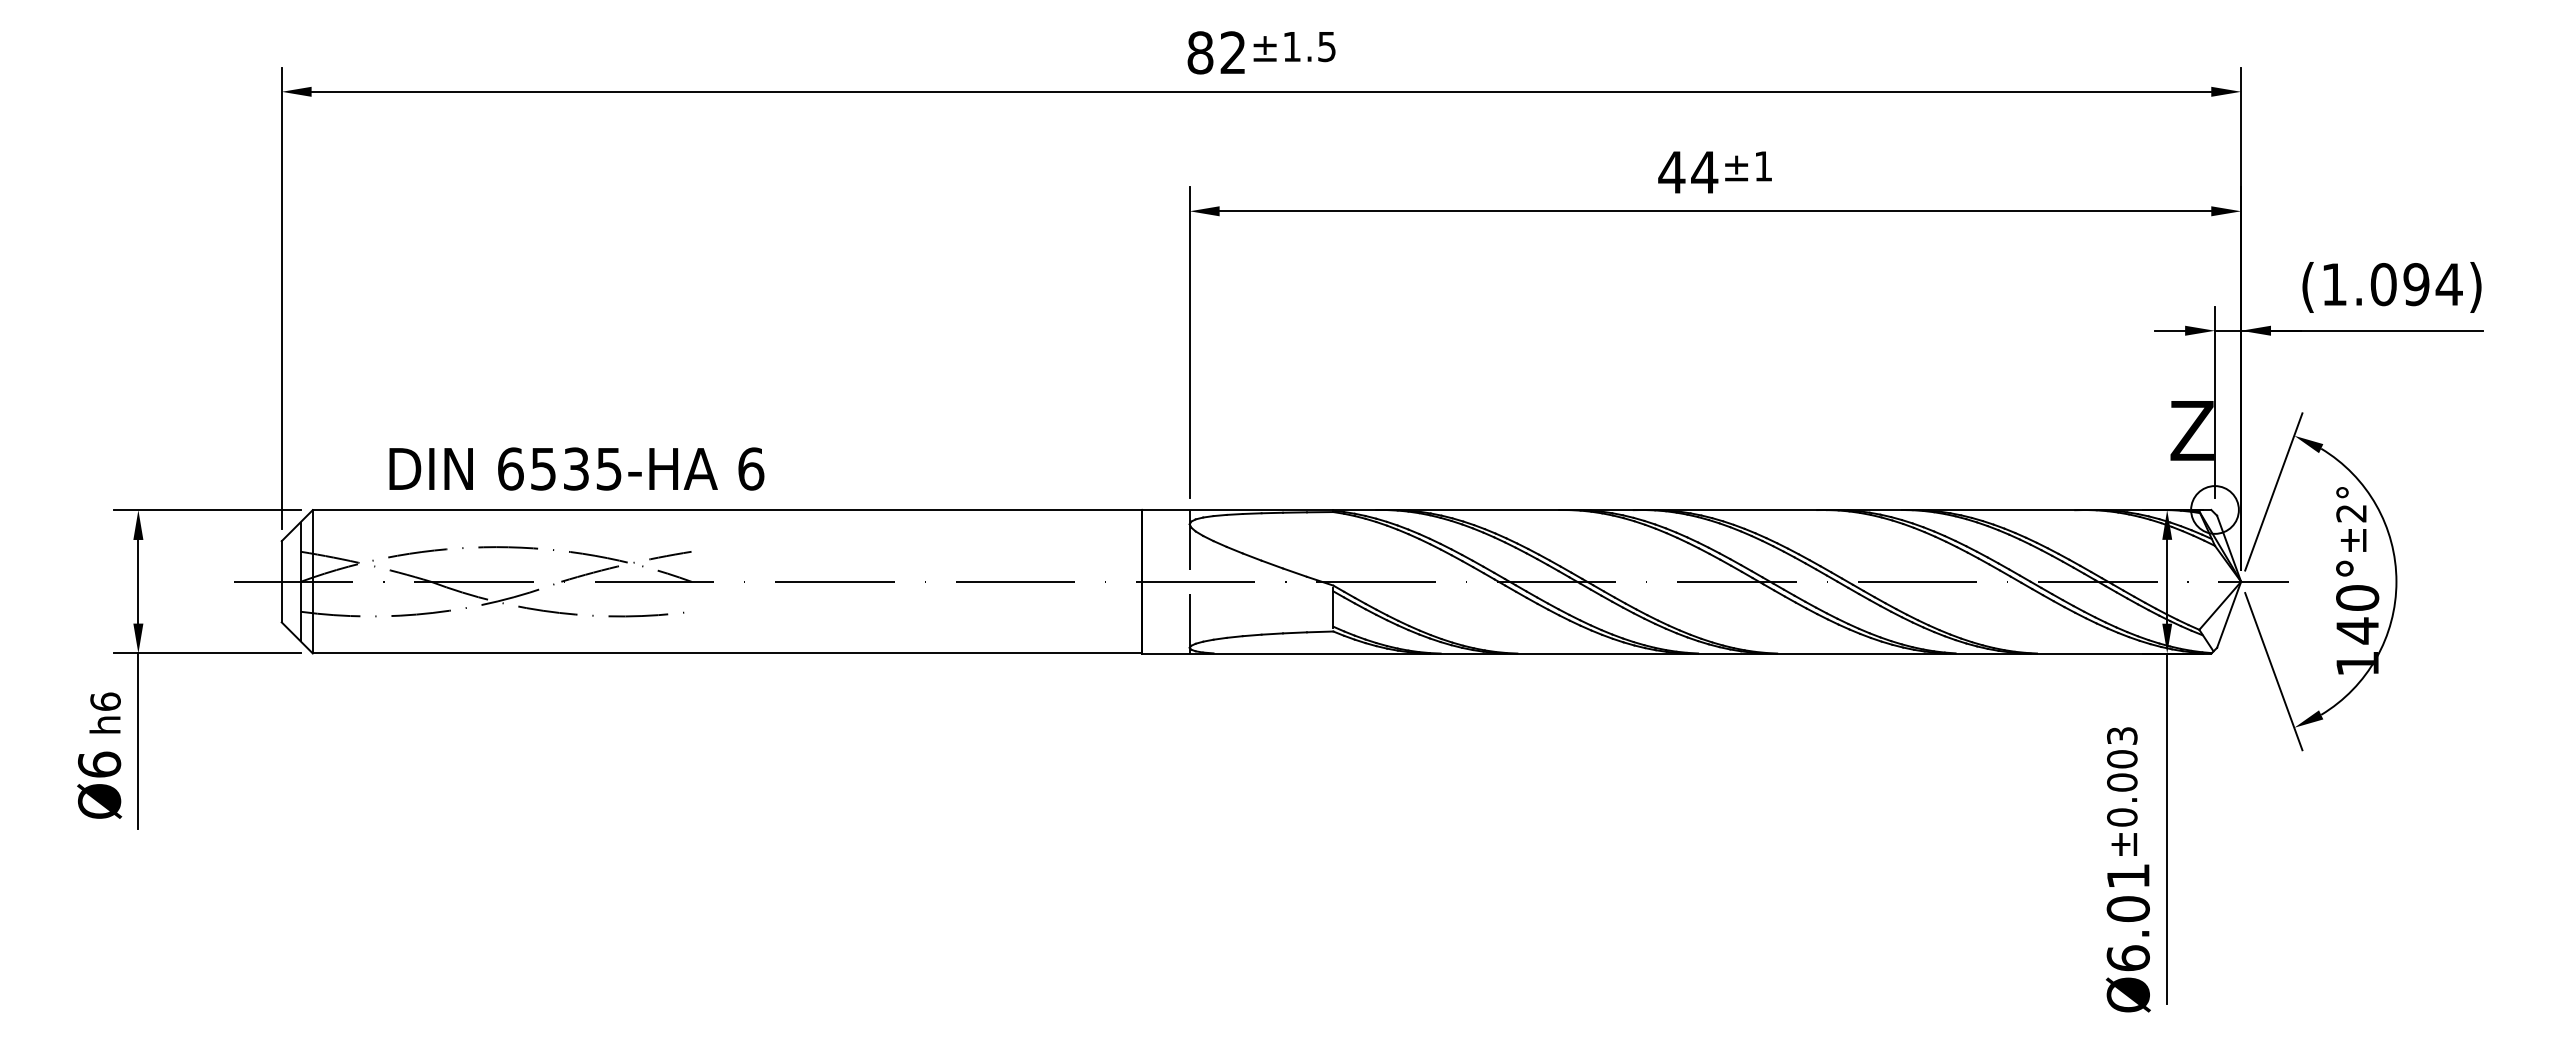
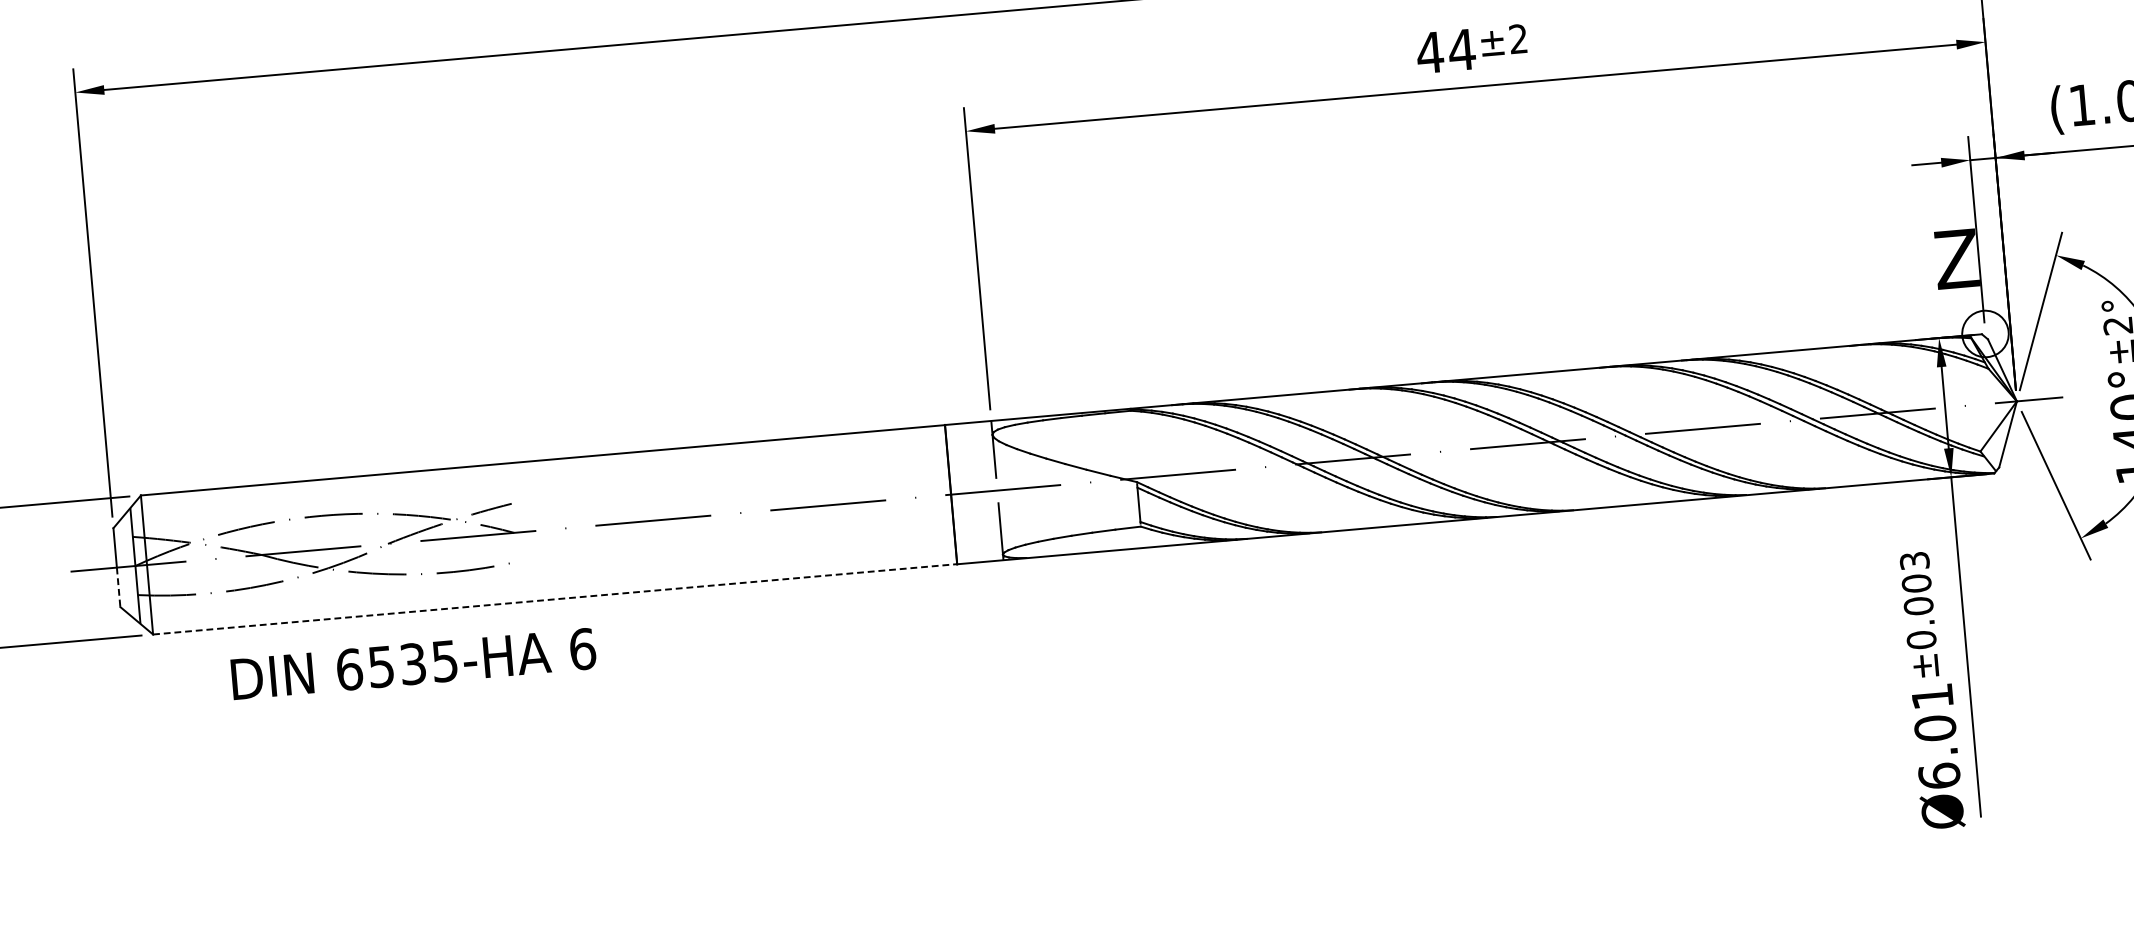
text: (1762, 166) -> (1517, 39), ±1 -> ±2
text: (576, 468) -> (413, 663), moved
line: (281, 602) -> (118, 587), solid -> dashed
line: (727, 653) -> (555, 599), solid -> dashed

